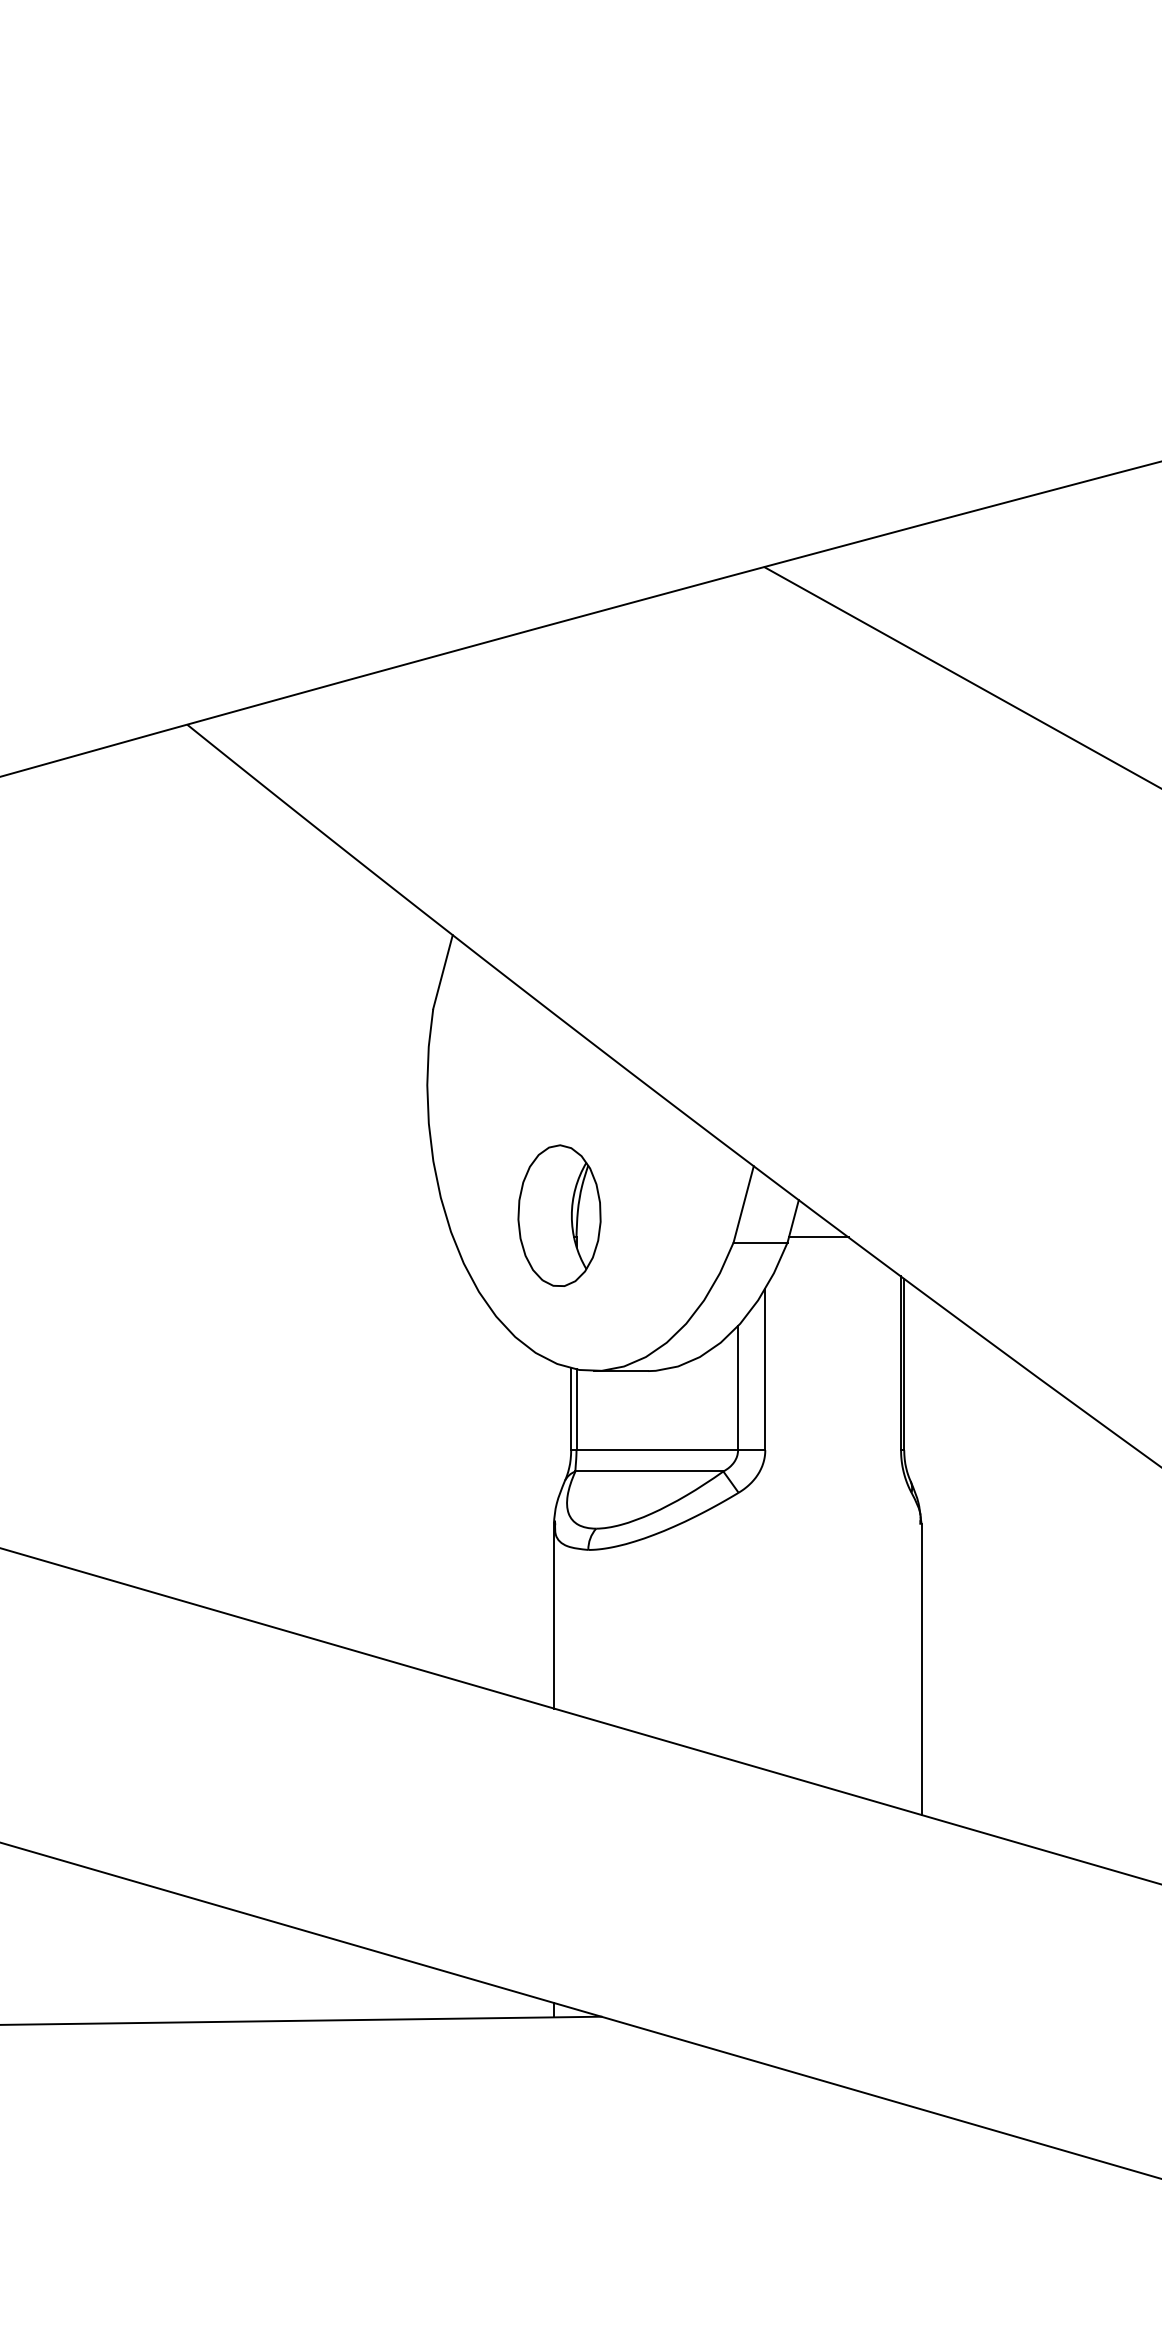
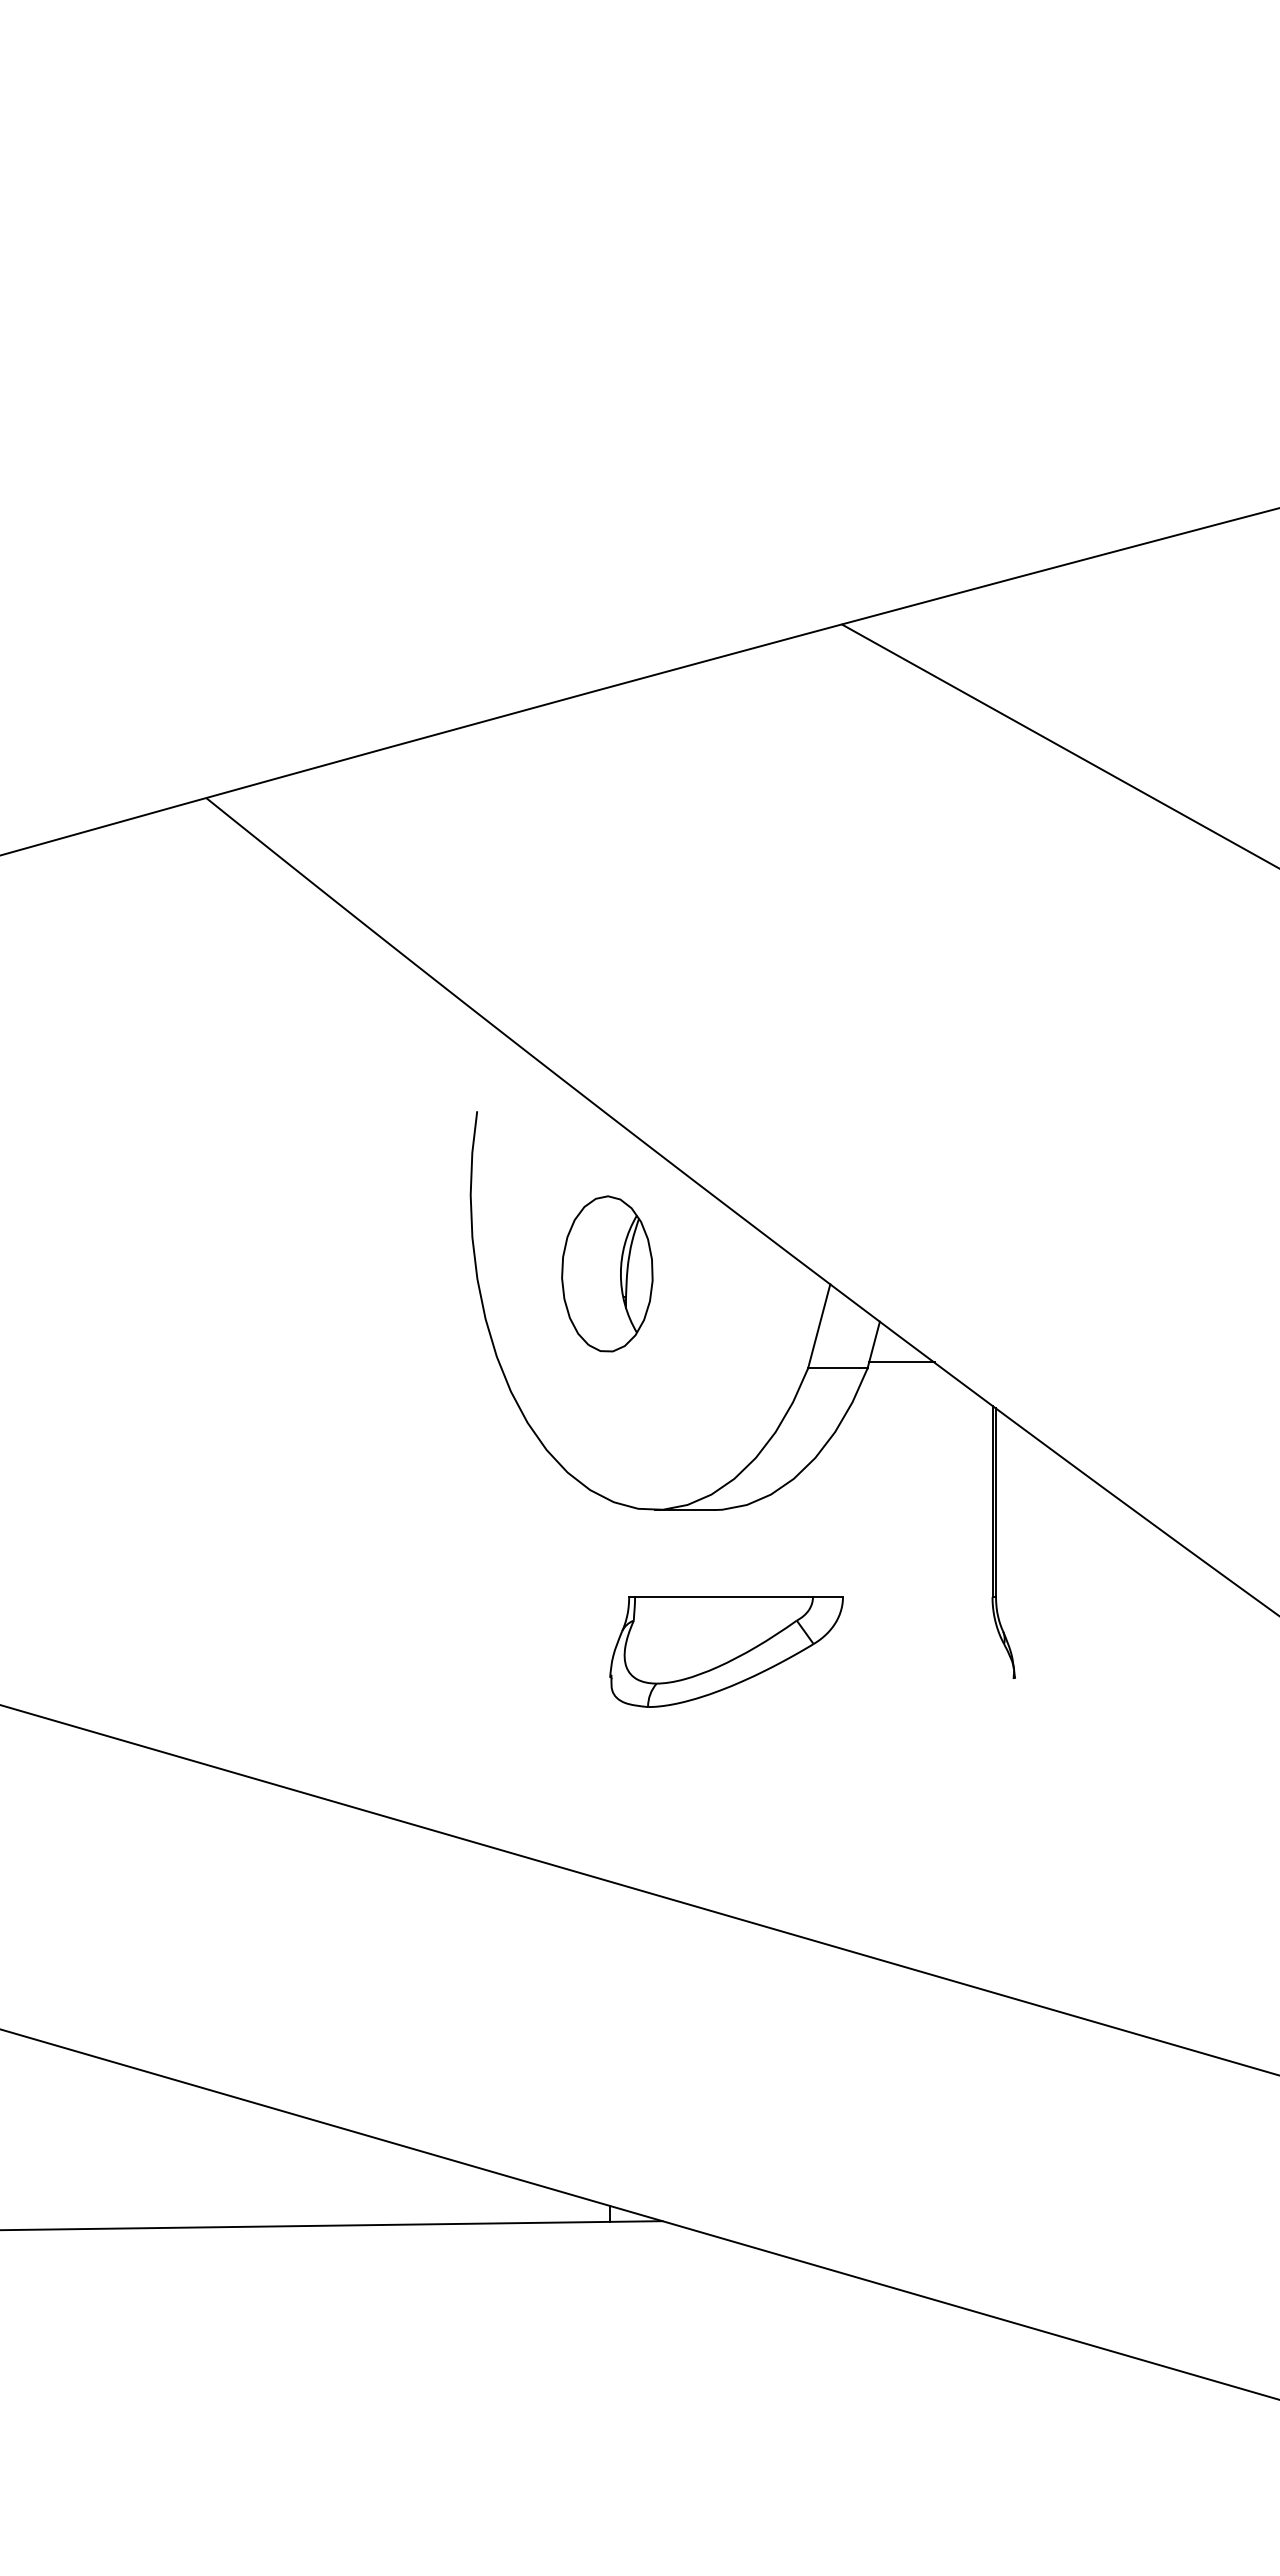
line: (442, 972) -> (487, 1070), removed
part: (559, 1215) -> (607, 1273), moved
line: (764, 1369) -> (842, 1508), removed
line: (738, 1387) -> (813, 1528), removed
line: (571, 1409) -> (629, 1552), removed
line: (576, 1409) -> (635, 1552), removed
line: (648, 1471) -> (714, 1620), removed
line: (554, 1615) -> (610, 1779), removed
line: (921, 1669) -> (1015, 1838), removed

